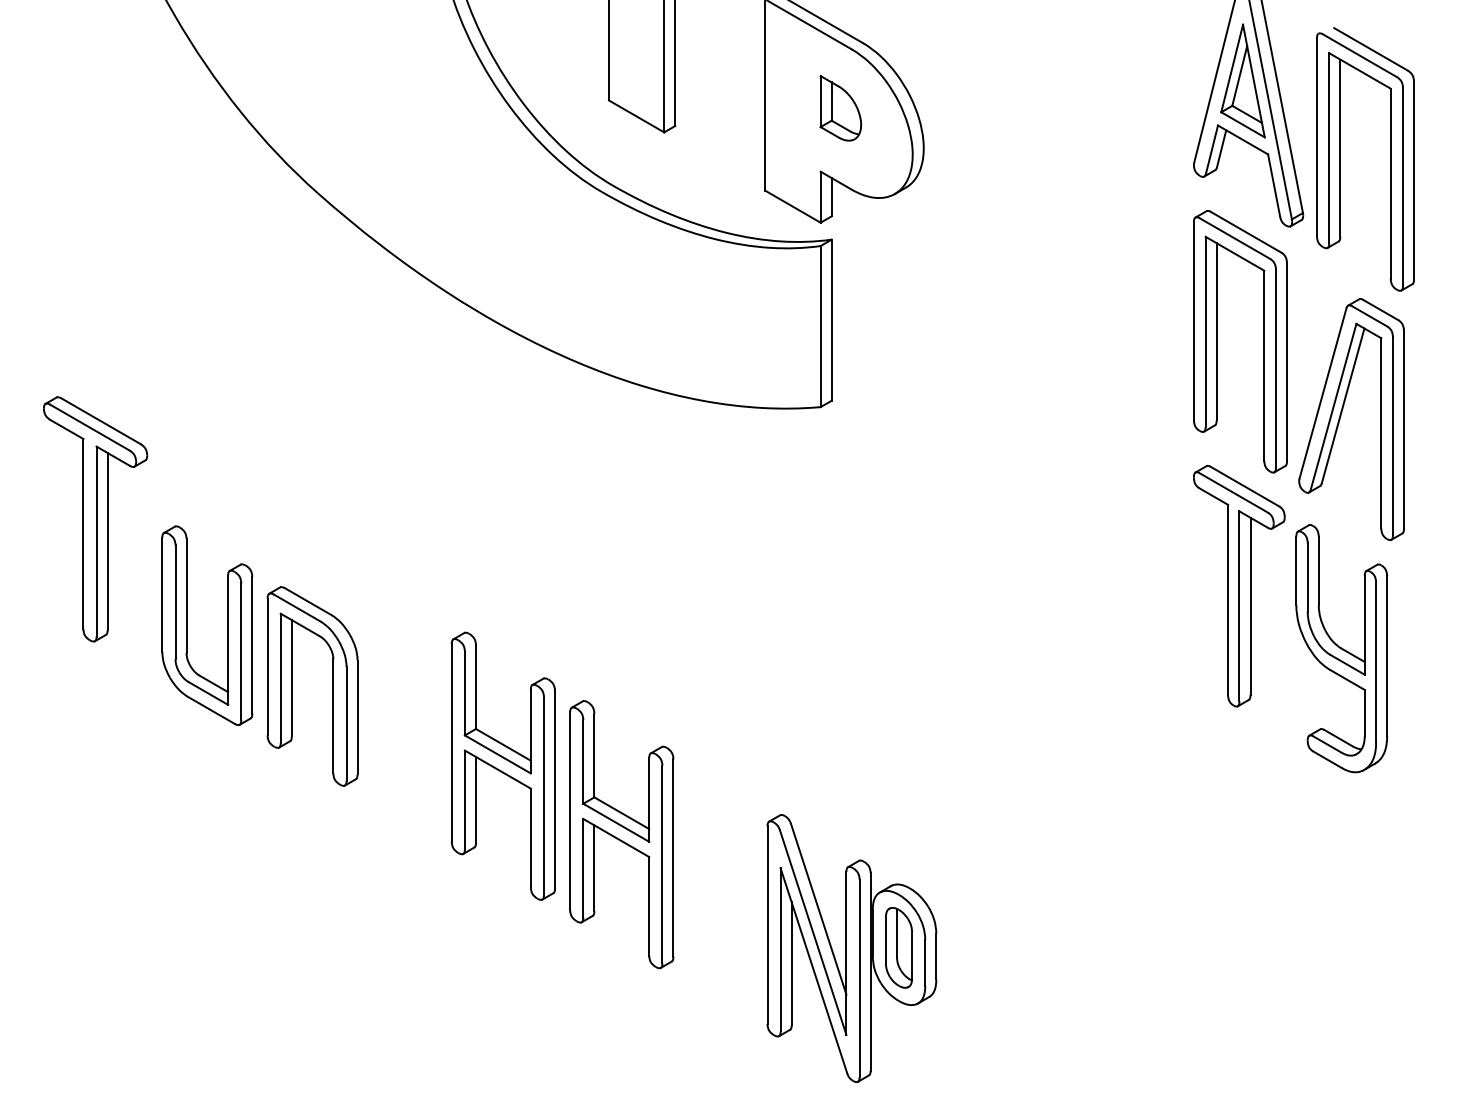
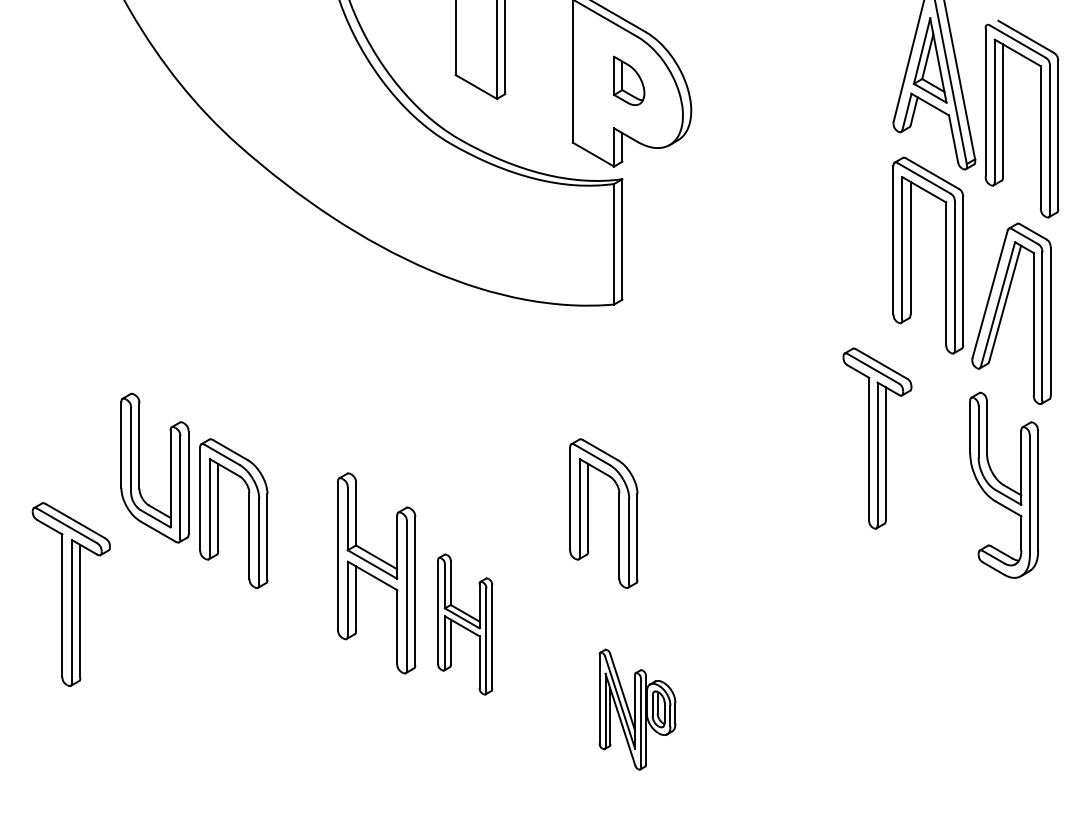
part: (94, 519) -> (70, 594), moved
part: (1239, 586) -> (877, 438), moved
part: (786, 686) -> (588, 513), added
part: (620, 834) -> (464, 624), size x0.7
part: (851, 948) -> (637, 709), size x0.6

